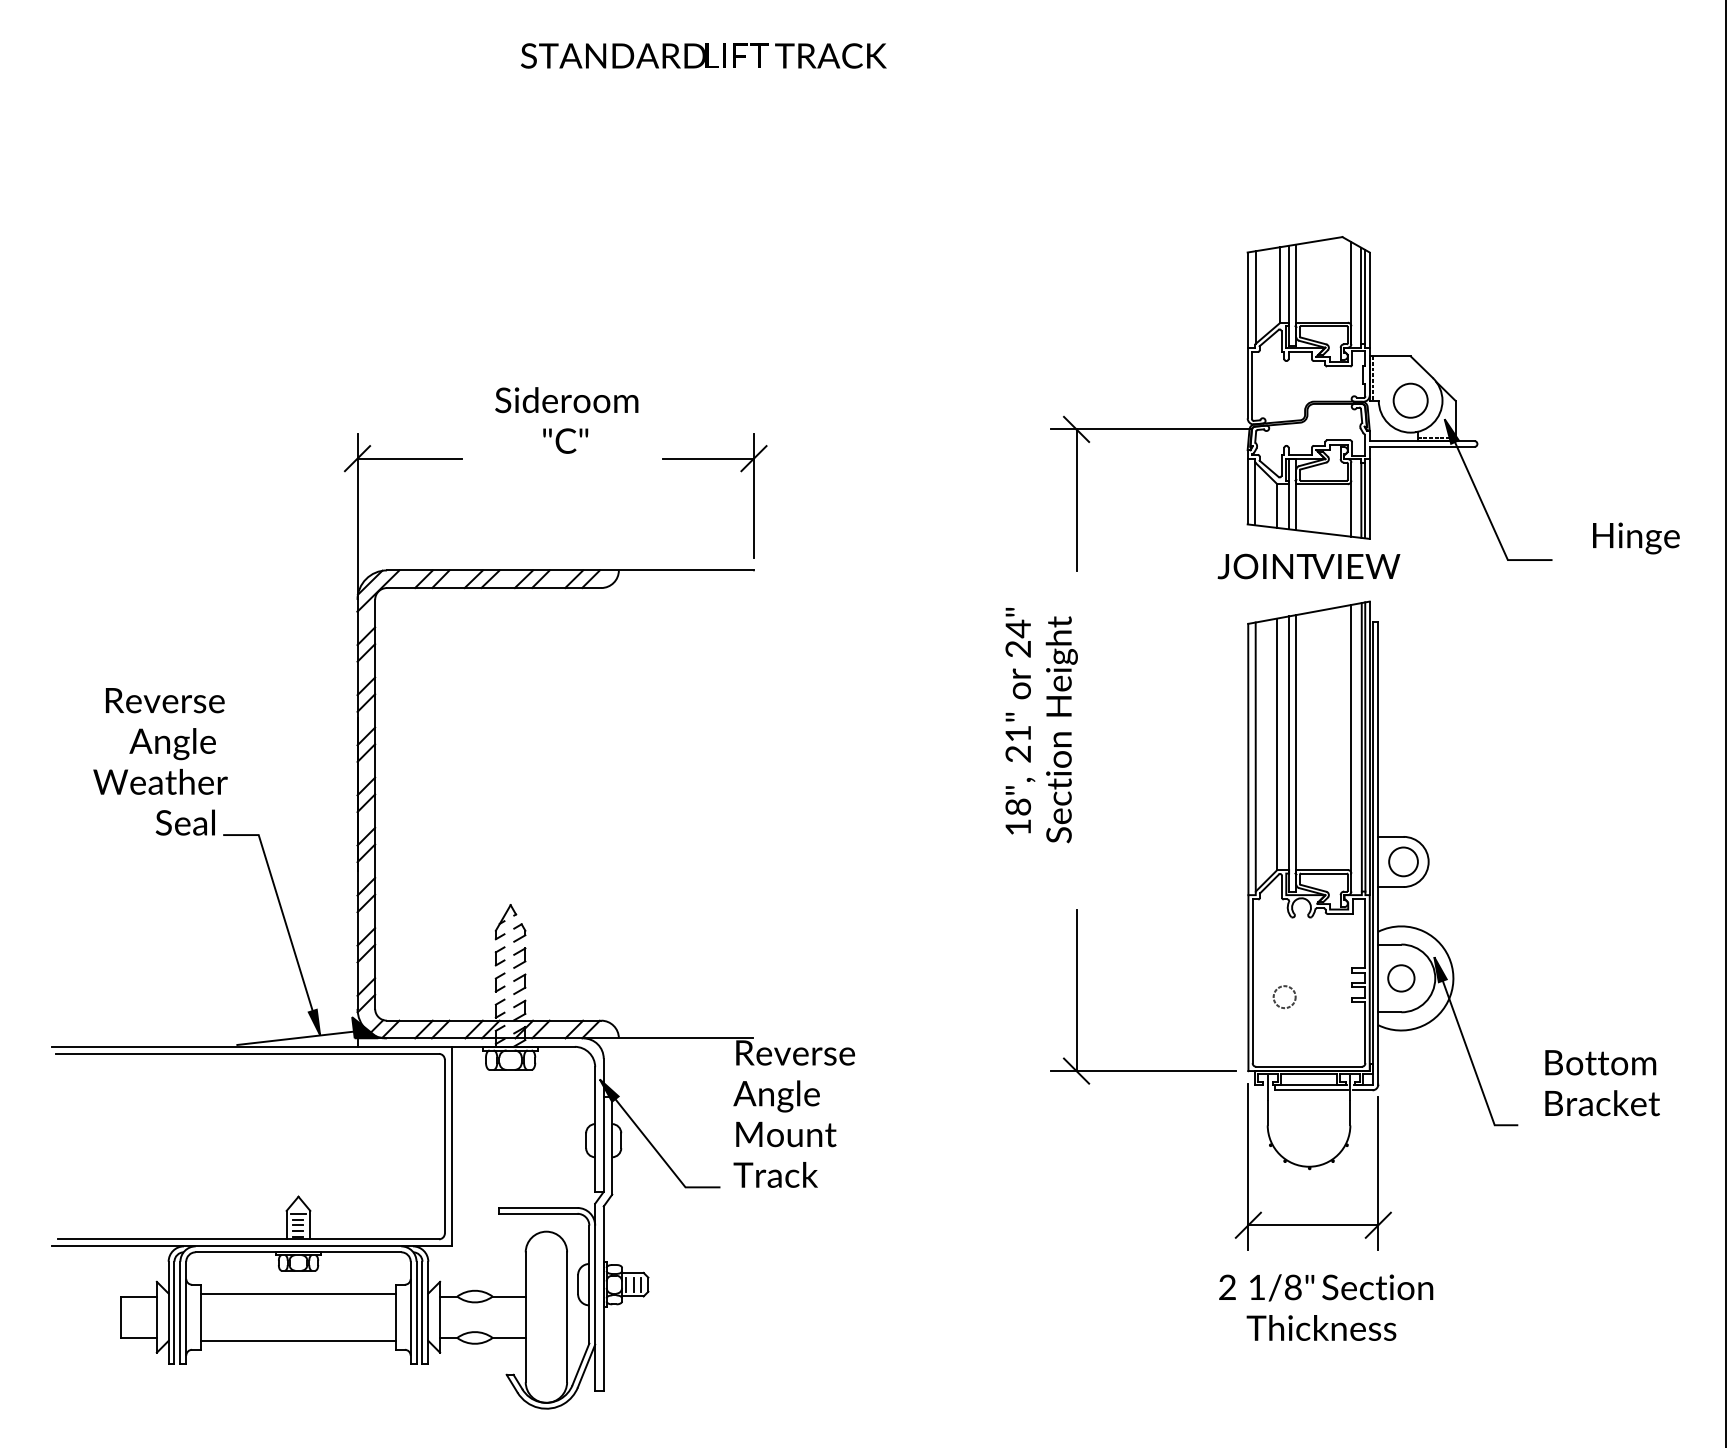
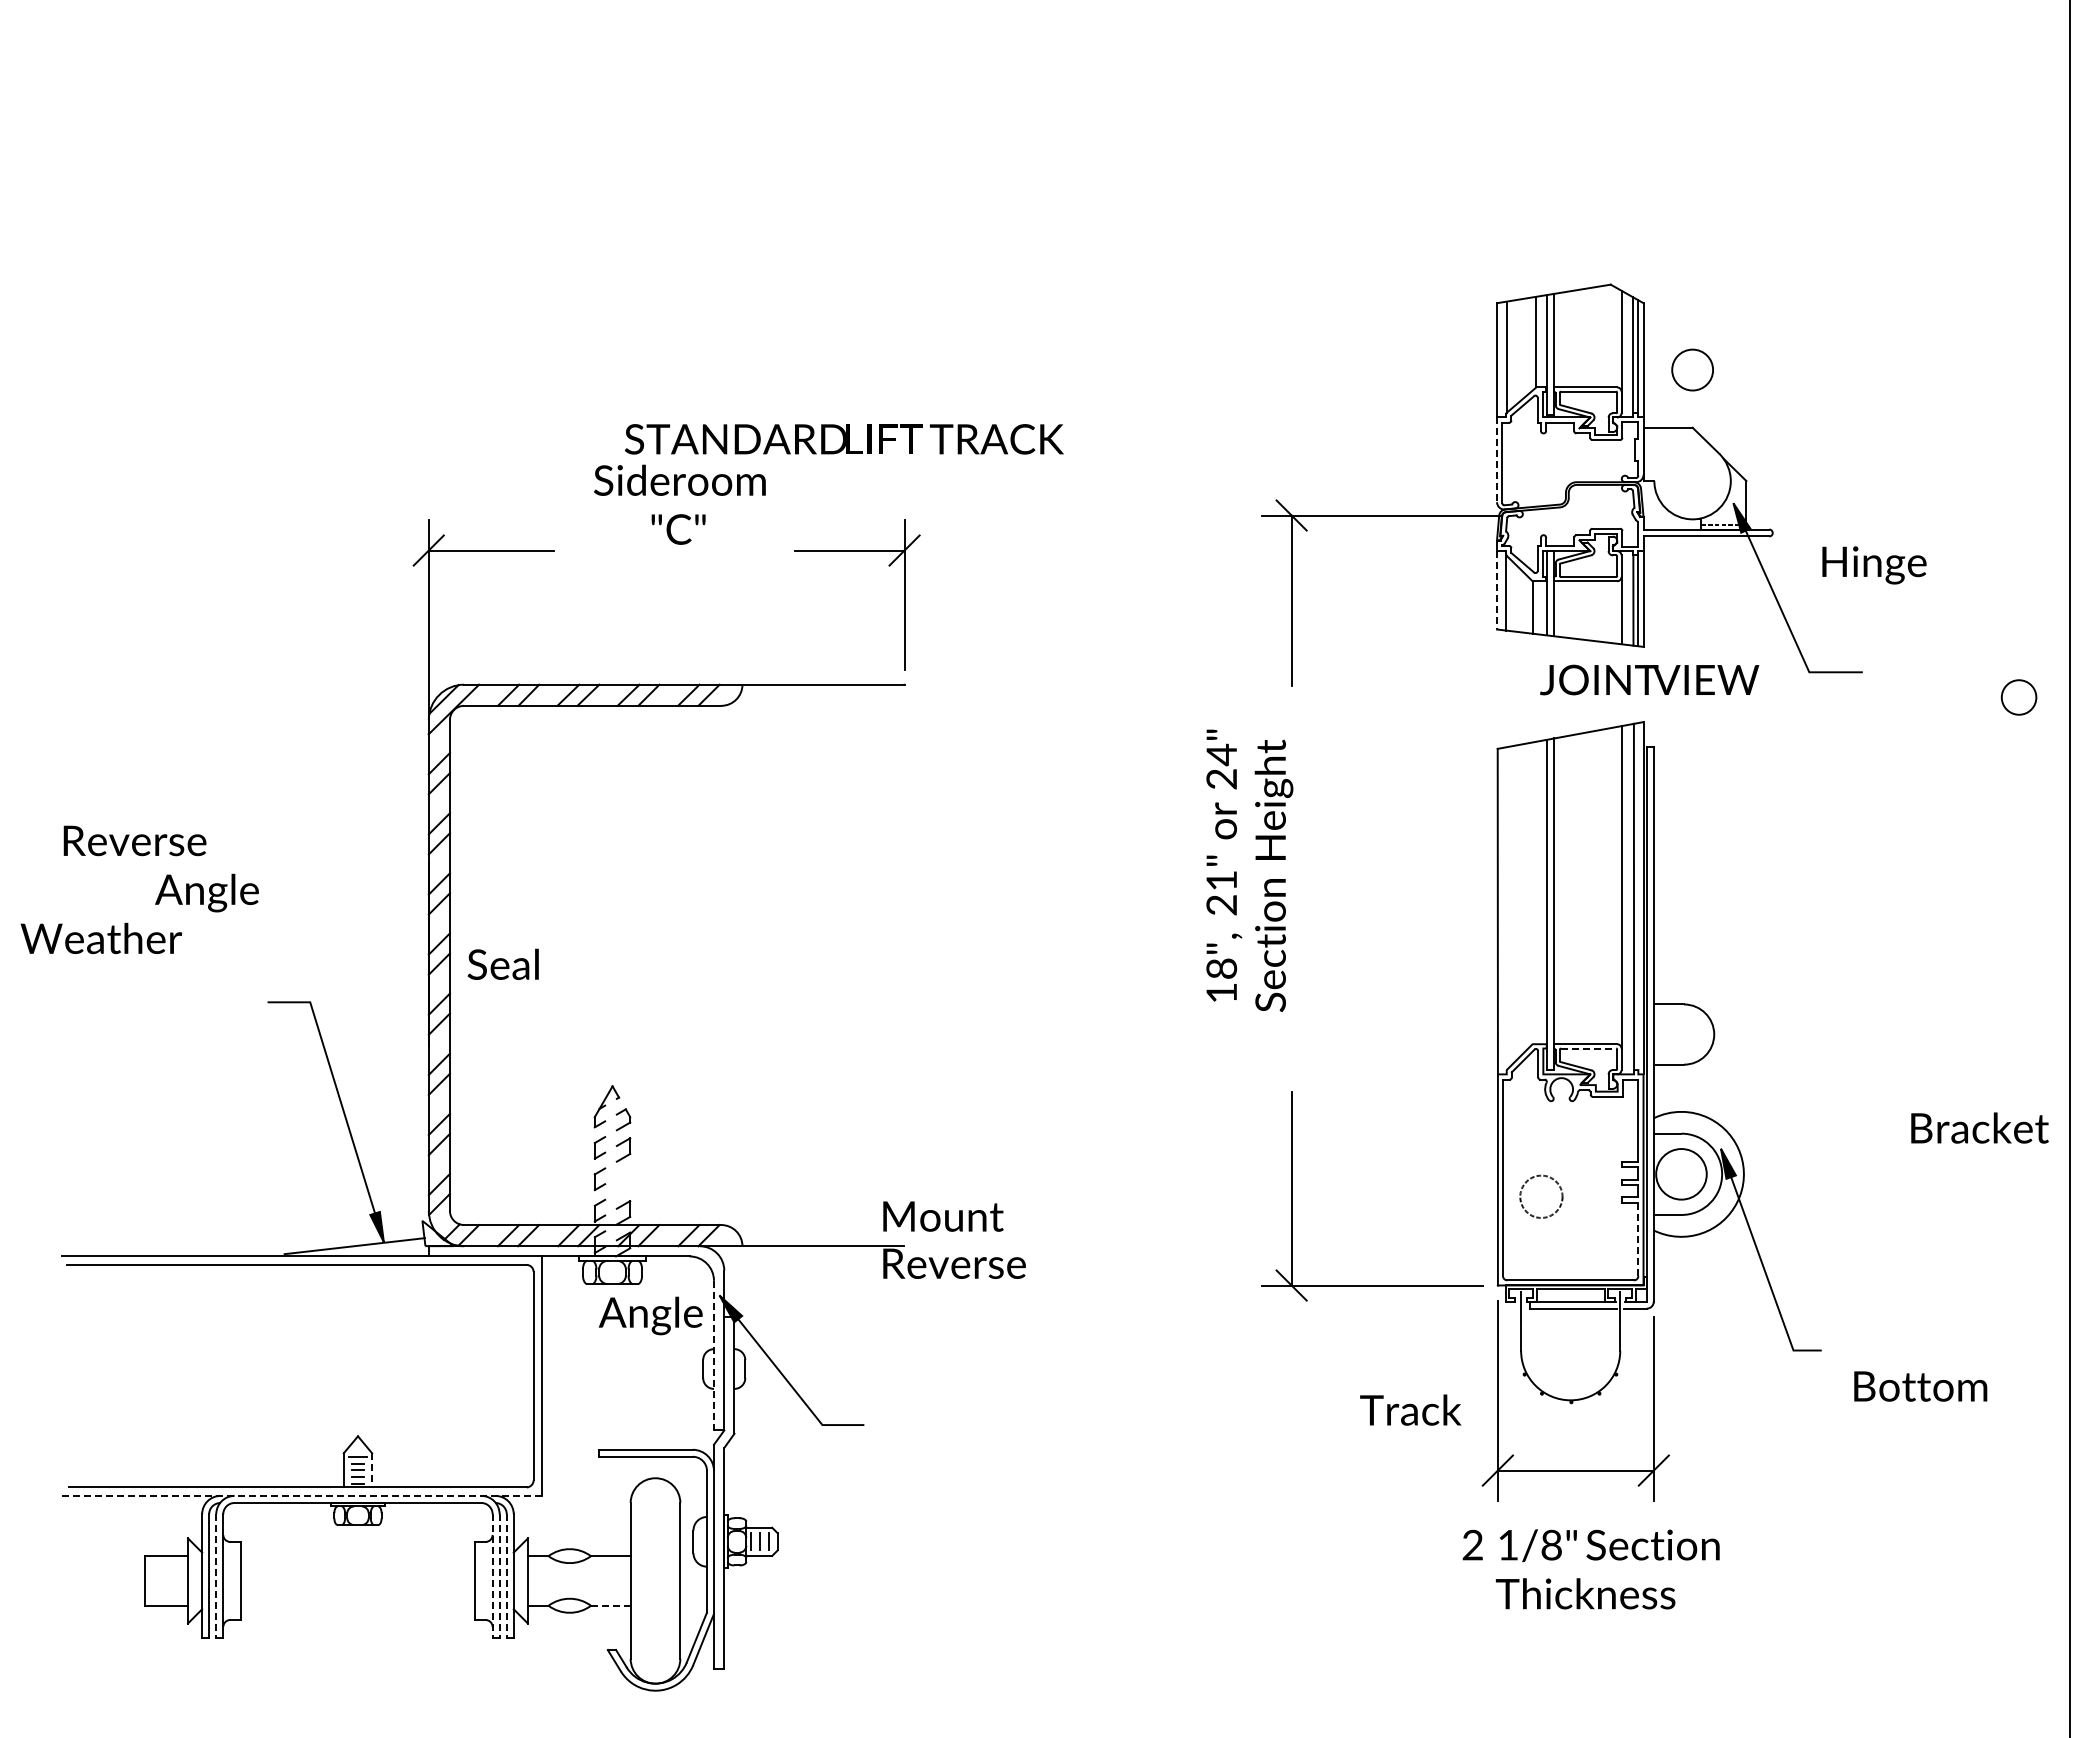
text: (703, 56) -> (844, 439), moved
line: (1373, 378) -> (1647, 454), removed
line: (1248, 383) -> (1497, 460), solid -> dashed
circle: (1410, 400) -> (1692, 369), moved
line: (1248, 491) -> (1497, 590), solid -> dashed
text: (1636, 538) -> (1874, 565), moved
text: (1308, 566) -> (1649, 679), moved
text: (164, 700) -> (134, 840), moved
line: (1277, 744) -> (1532, 893), removed
line: (1365, 746) -> (1638, 896), removed
line: (1255, 756) -> (1506, 908), removed
text: (160, 781) -> (101, 938), moved
text: (184, 821) -> (502, 963), moved
circle: (1403, 861) -> (2018, 697), moved
line: (1323, 873) -> (1588, 1048), solid -> dashed
circle: (1401, 978) -> (1681, 1174), size x1.6
part: (519, 984) -> (623, 1181), removed
circle: (1284, 996) -> (1541, 1196), size x1.6
fill: (364, 1027) -> (437, 1233), removed
line: (1365, 1032) -> (1638, 1239), solid -> dashed
text: (1600, 1062) -> (1920, 1386), moved
text: (776, 1096) -> (650, 1315), moved
text: (1602, 1102) -> (1979, 1127), moved
line: (595, 1129) -> (714, 1355), solid -> dashed
text: (786, 1134) -> (943, 1216), moved
text: (775, 1174) -> (1410, 1409), moved
line: (310, 1225) -> (372, 1470), solid -> dashed
line: (252, 1246) -> (302, 1495), solid -> dashed
line: (298, 1293) -> (358, 1552), removed
line: (180, 1312) -> (216, 1575), solid -> dashed
line: (410, 1312) -> (492, 1575), solid -> dashed
line: (416, 1312) -> (499, 1575), solid -> dashed
line: (422, 1312) -> (506, 1575), solid -> dashed
line: (508, 1337) -> (610, 1605), solid -> dashed
line: (298, 1341) -> (358, 1609), removed

